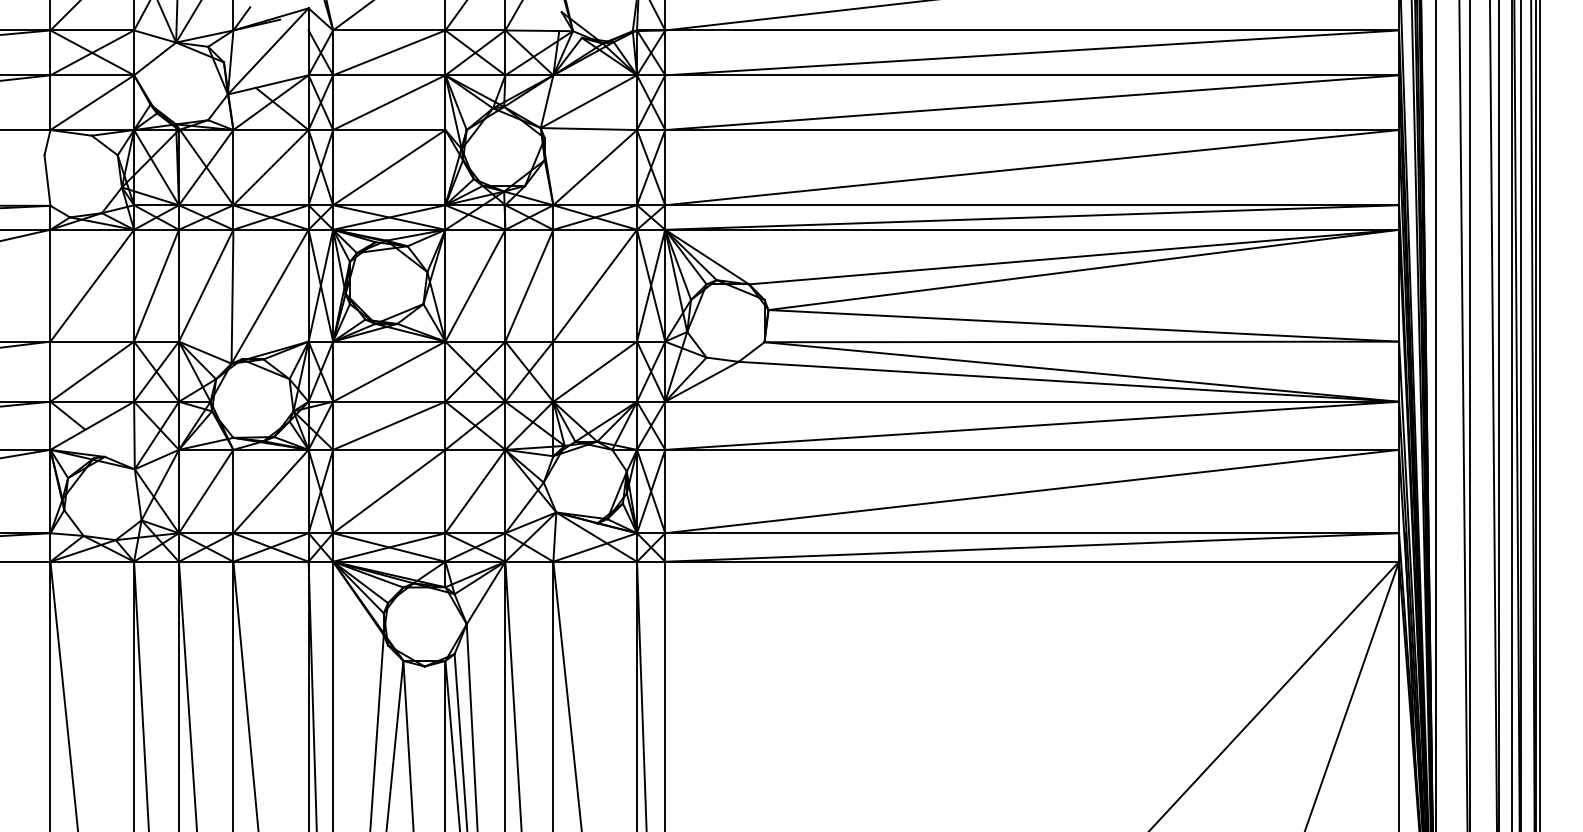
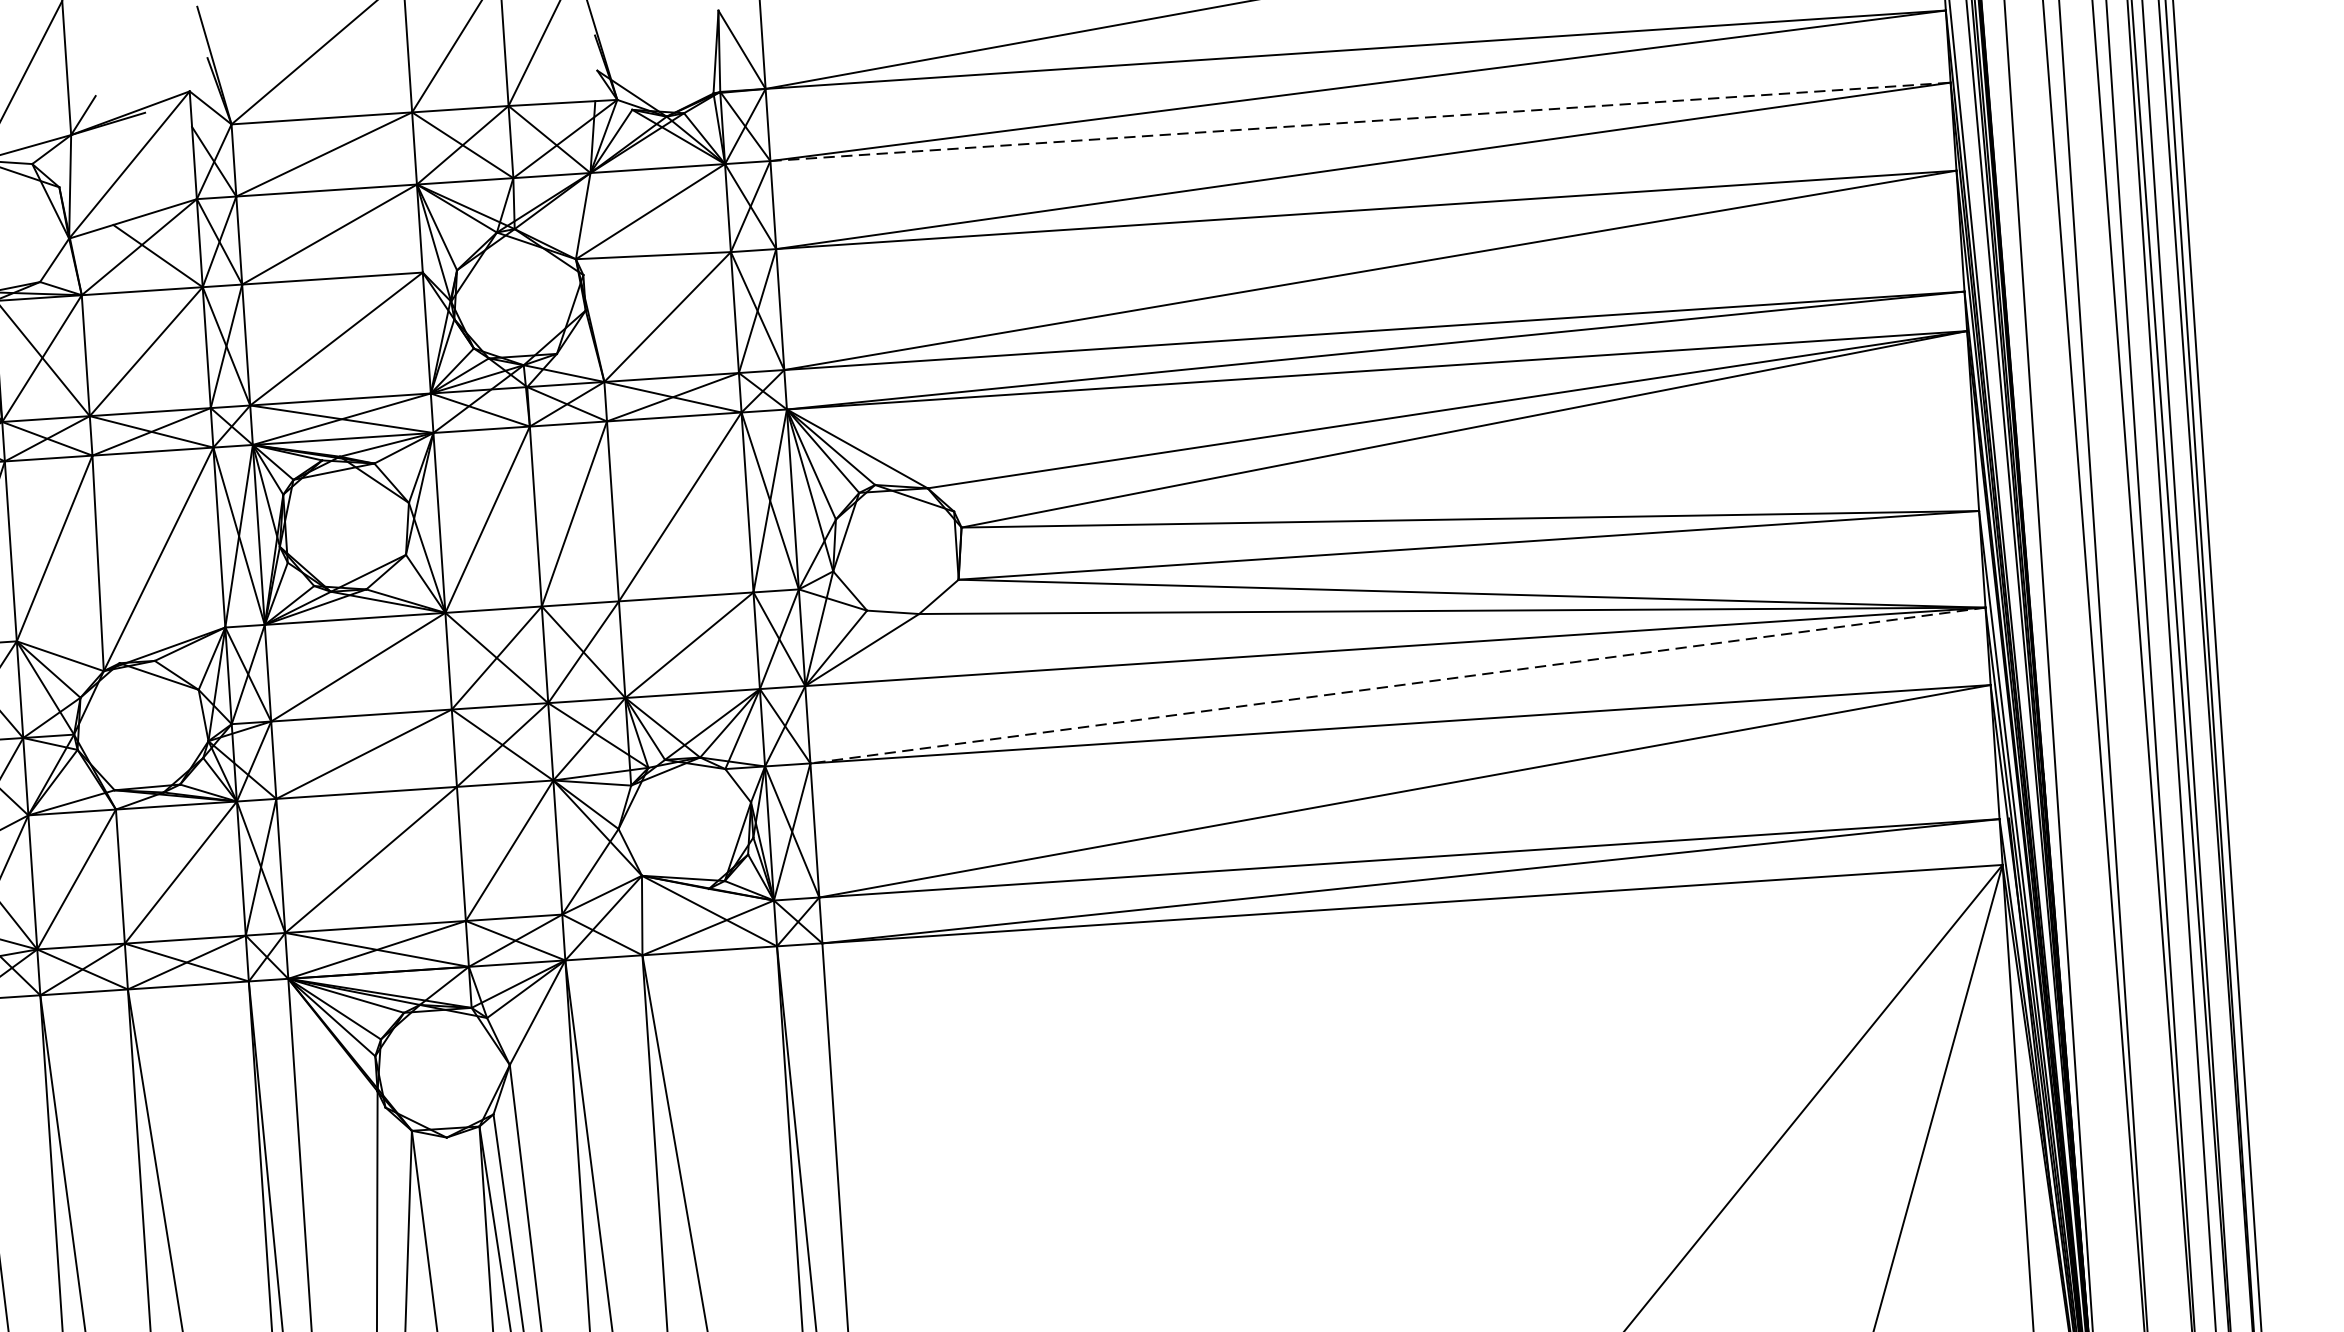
line: (1032, 75) -> (1361, 122), solid -> dashed
line: (1032, 425) -> (1398, 685), solid -> dashed

